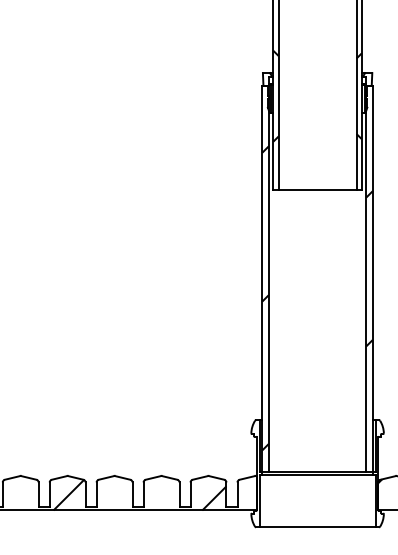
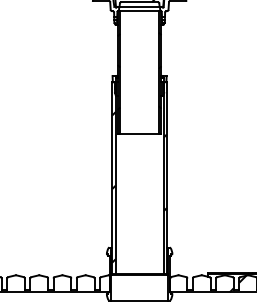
hatch: (139, 494) -> (51, 284), removed

